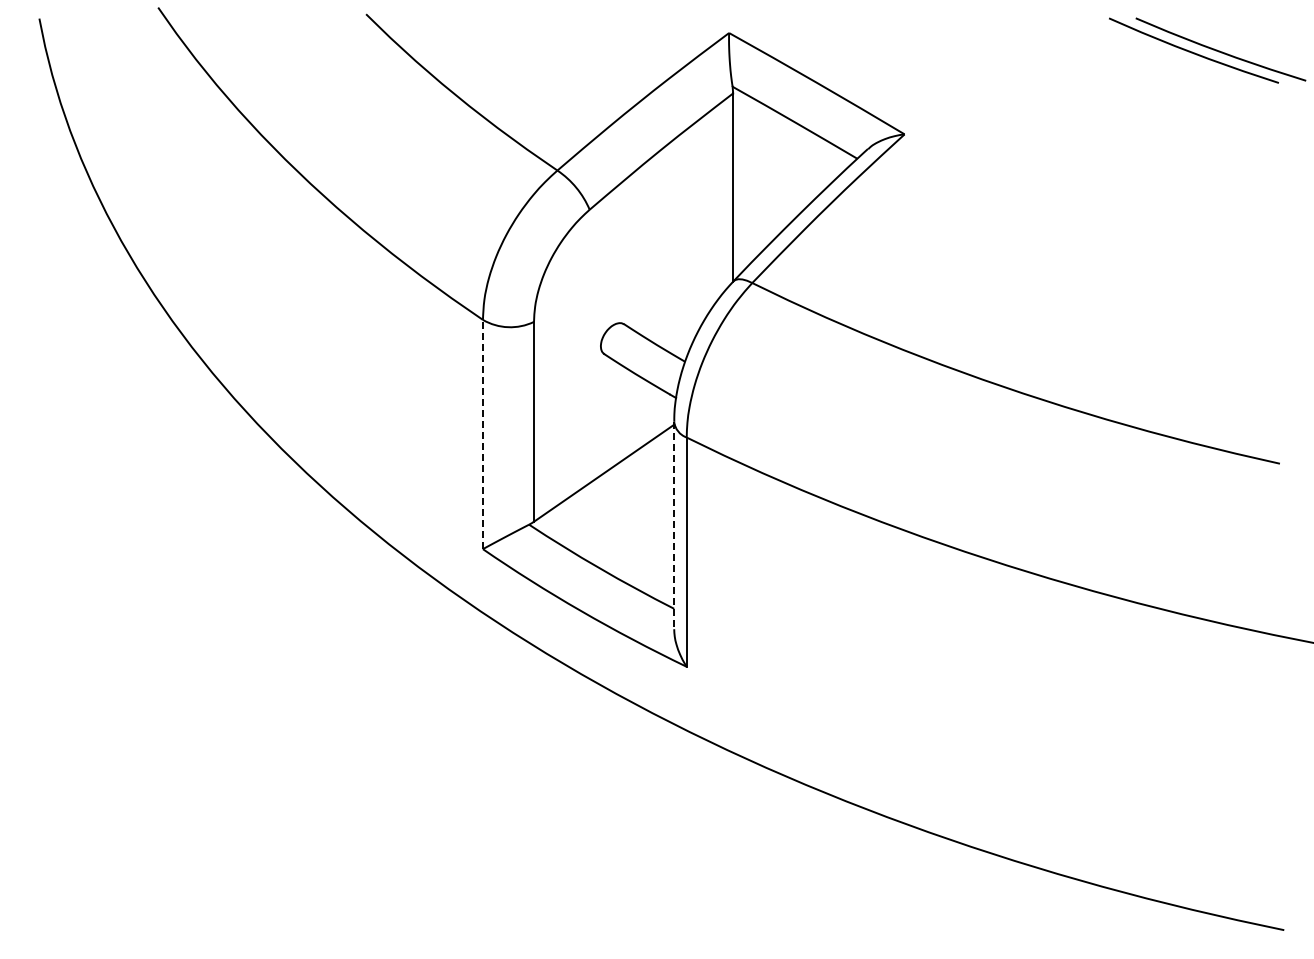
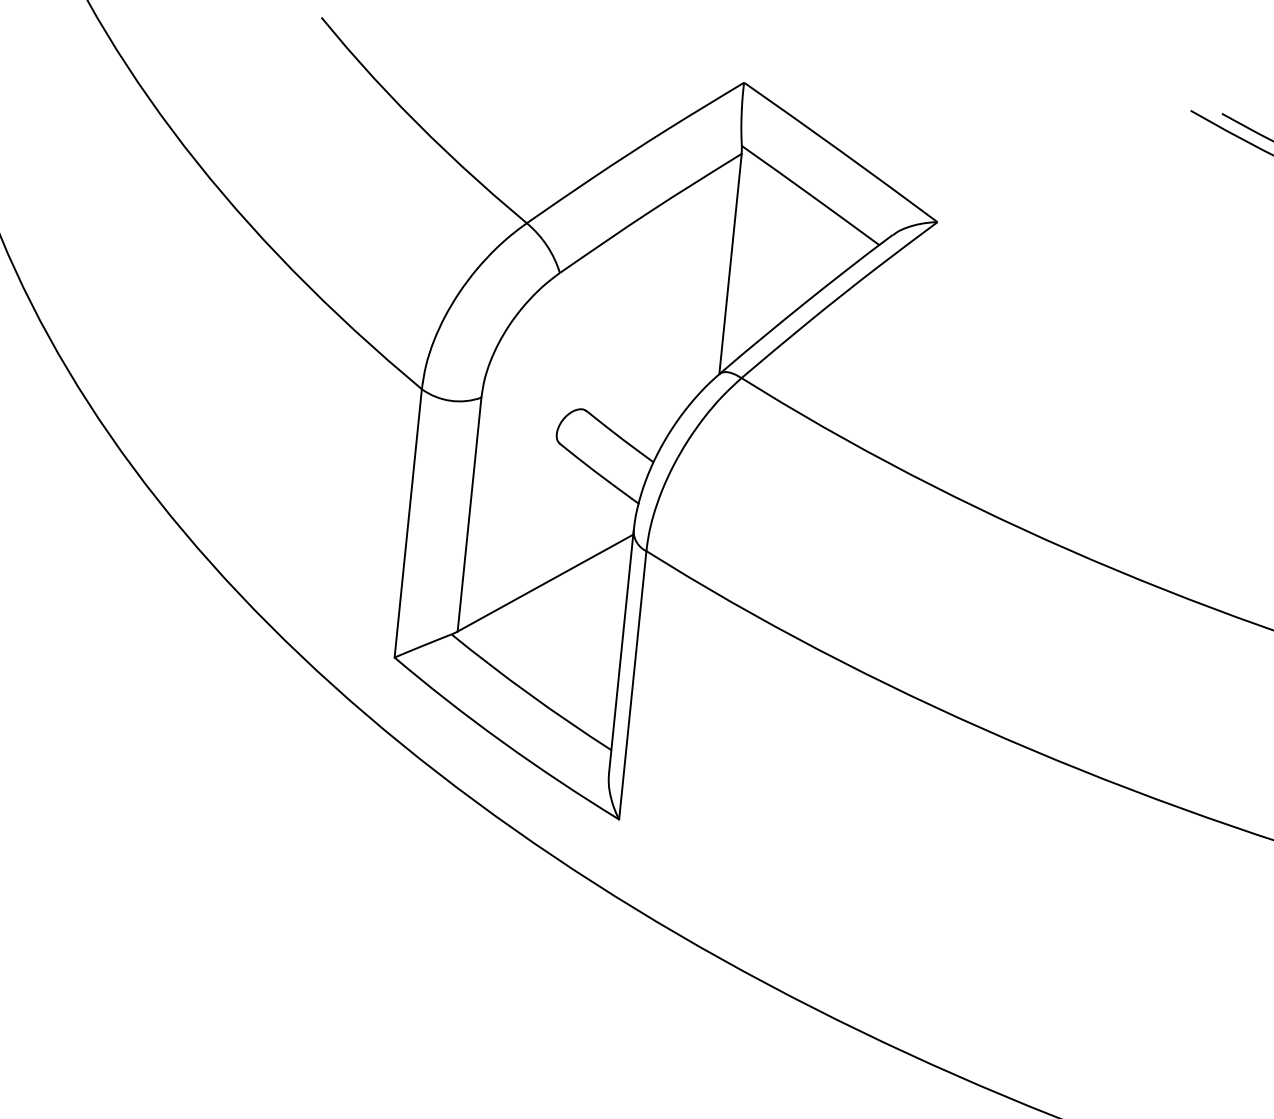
line: (482, 434) -> (407, 523), dashed -> solid
line: (674, 525) -> (621, 652), dashed -> solid

